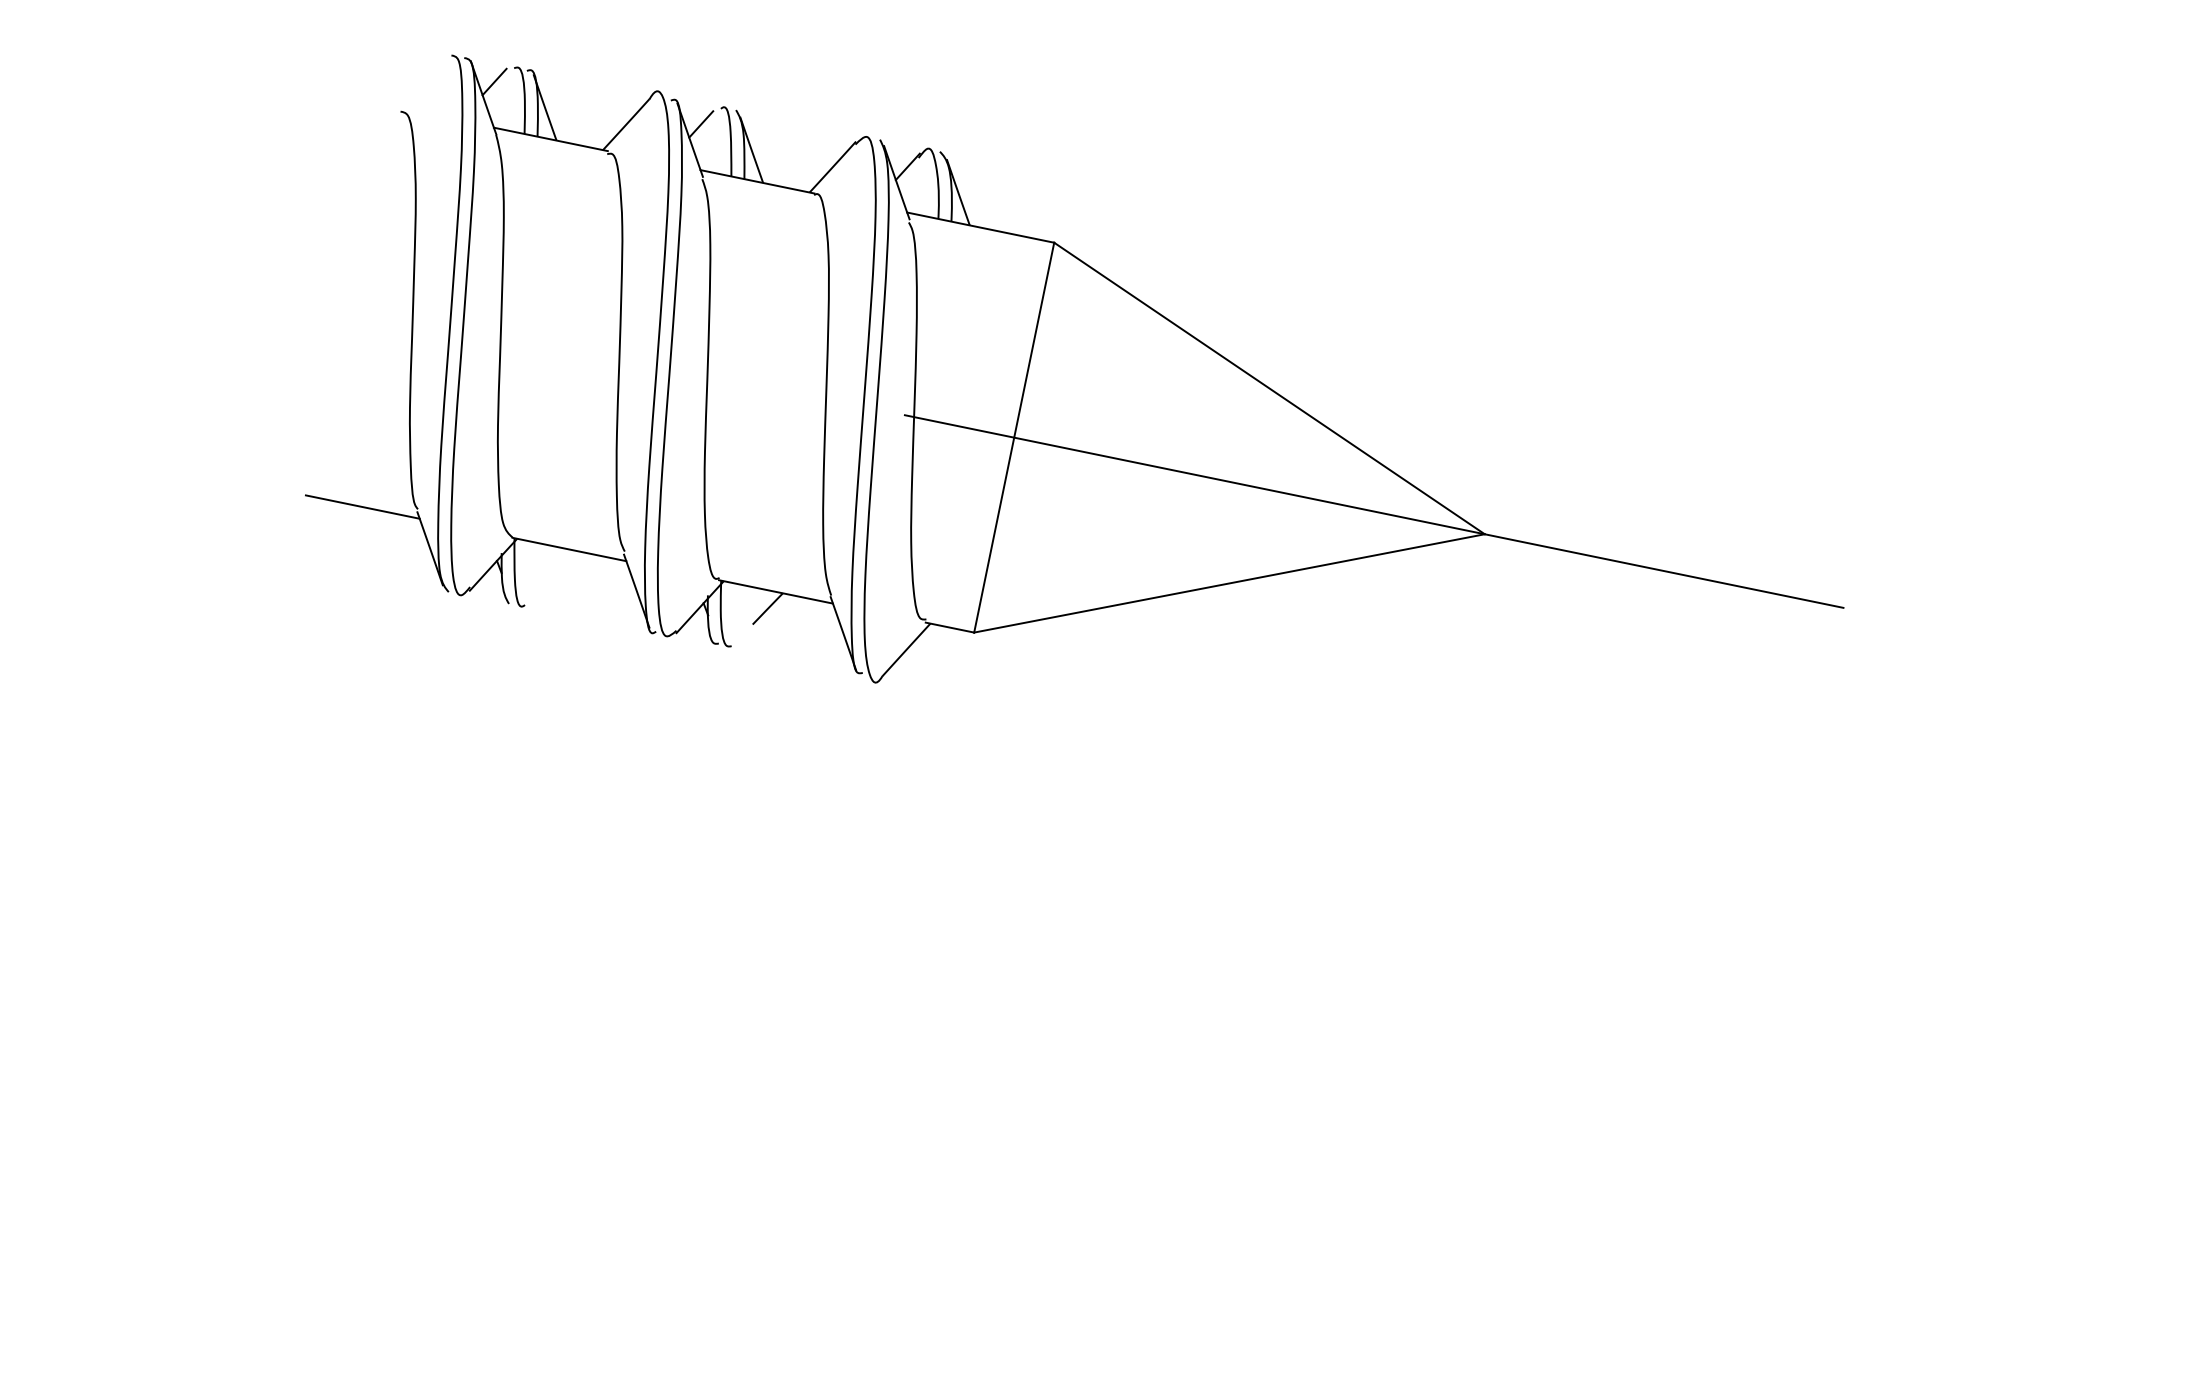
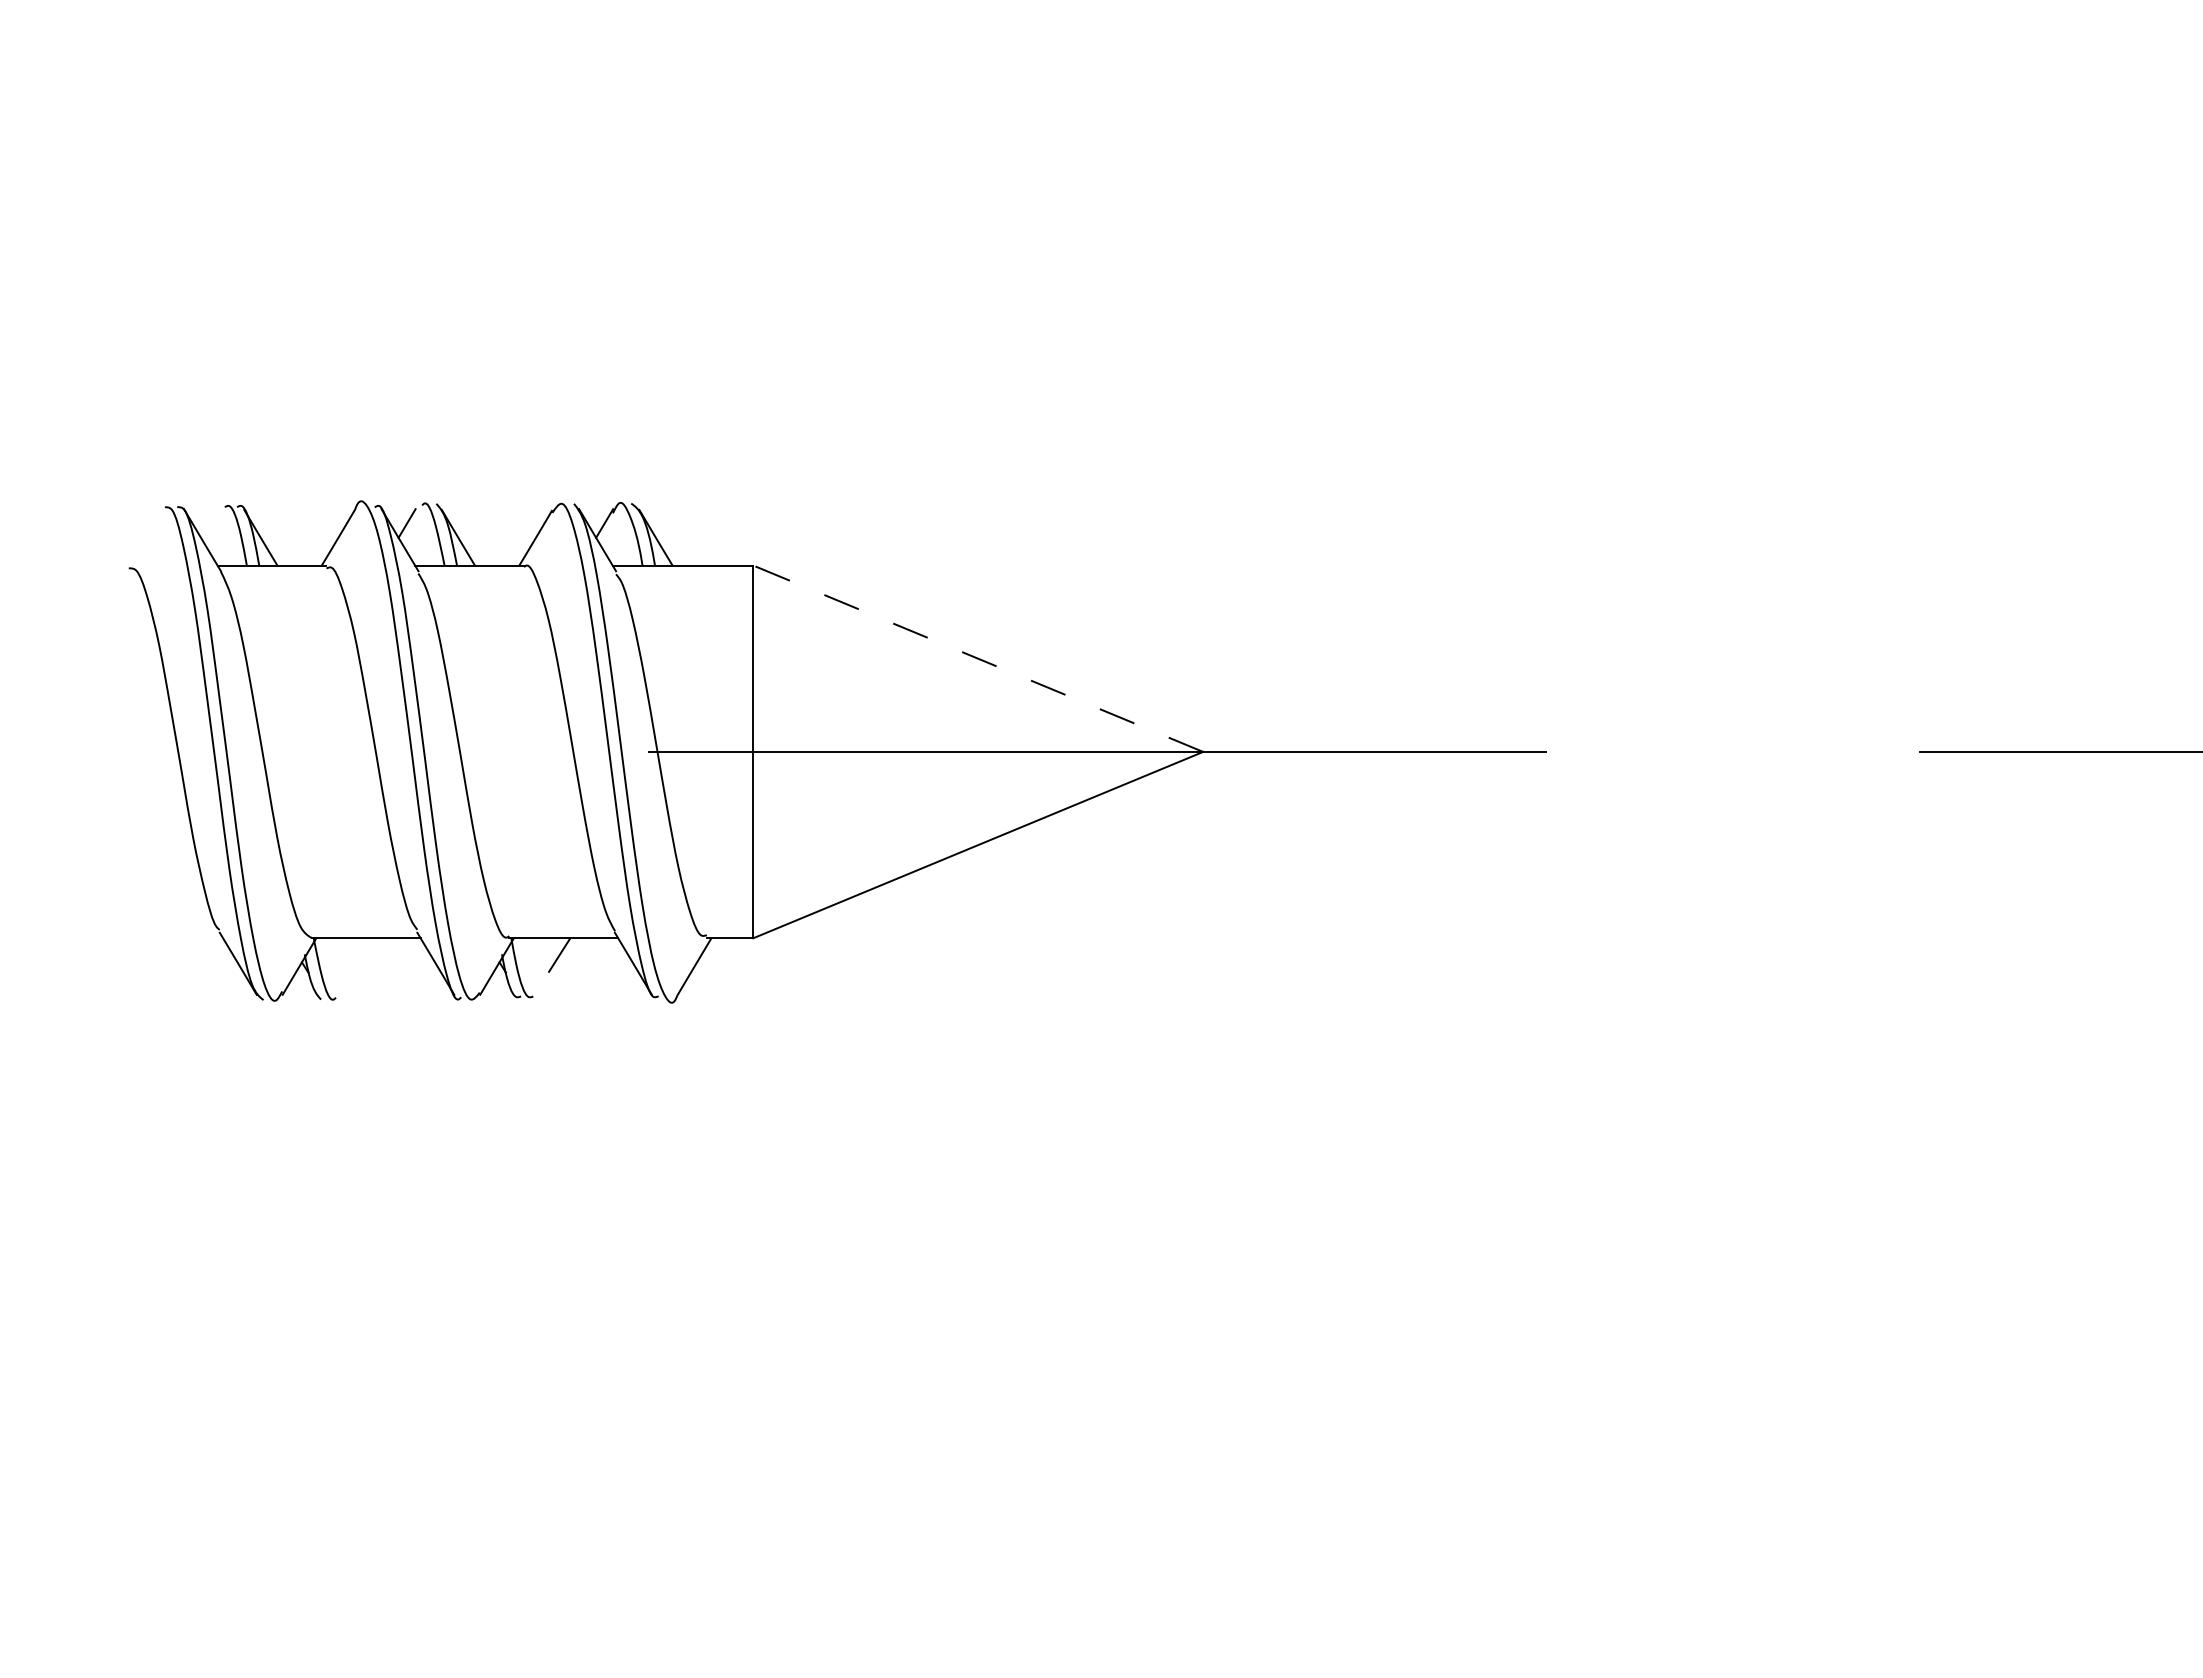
line: (494, 82) -> (209, 523), removed
line: (1269, 388) -> (978, 658), solid -> dashed
line: (362, 507) -> (168, 938), removed

